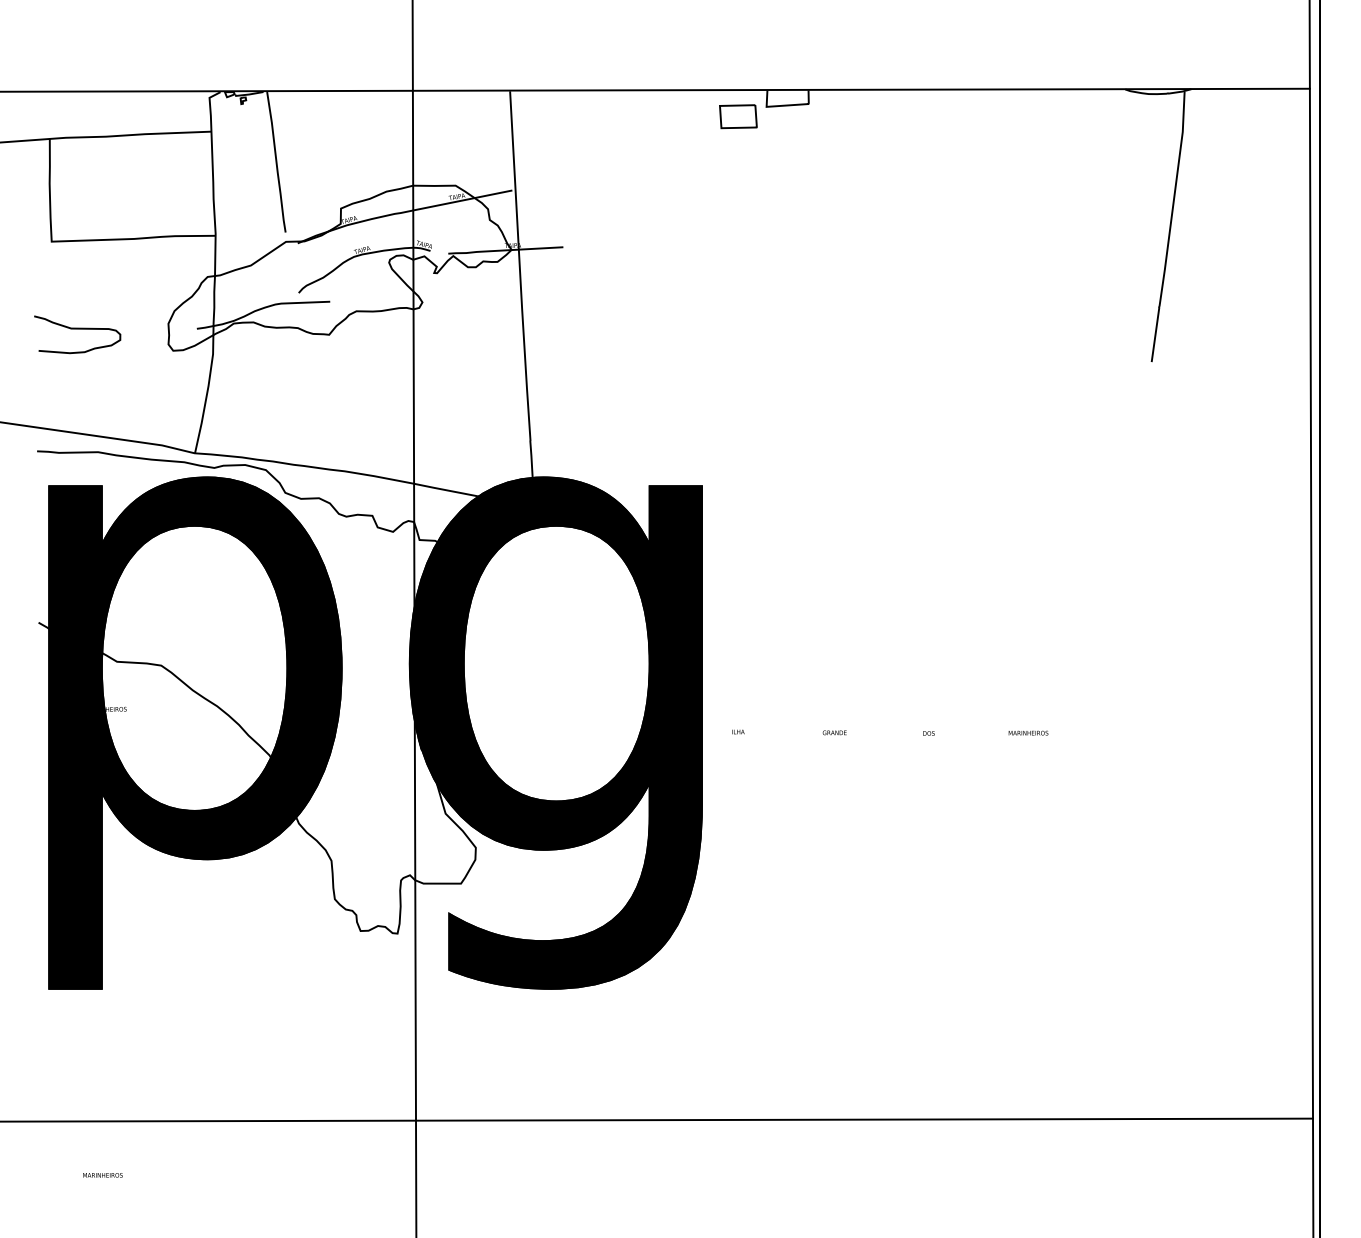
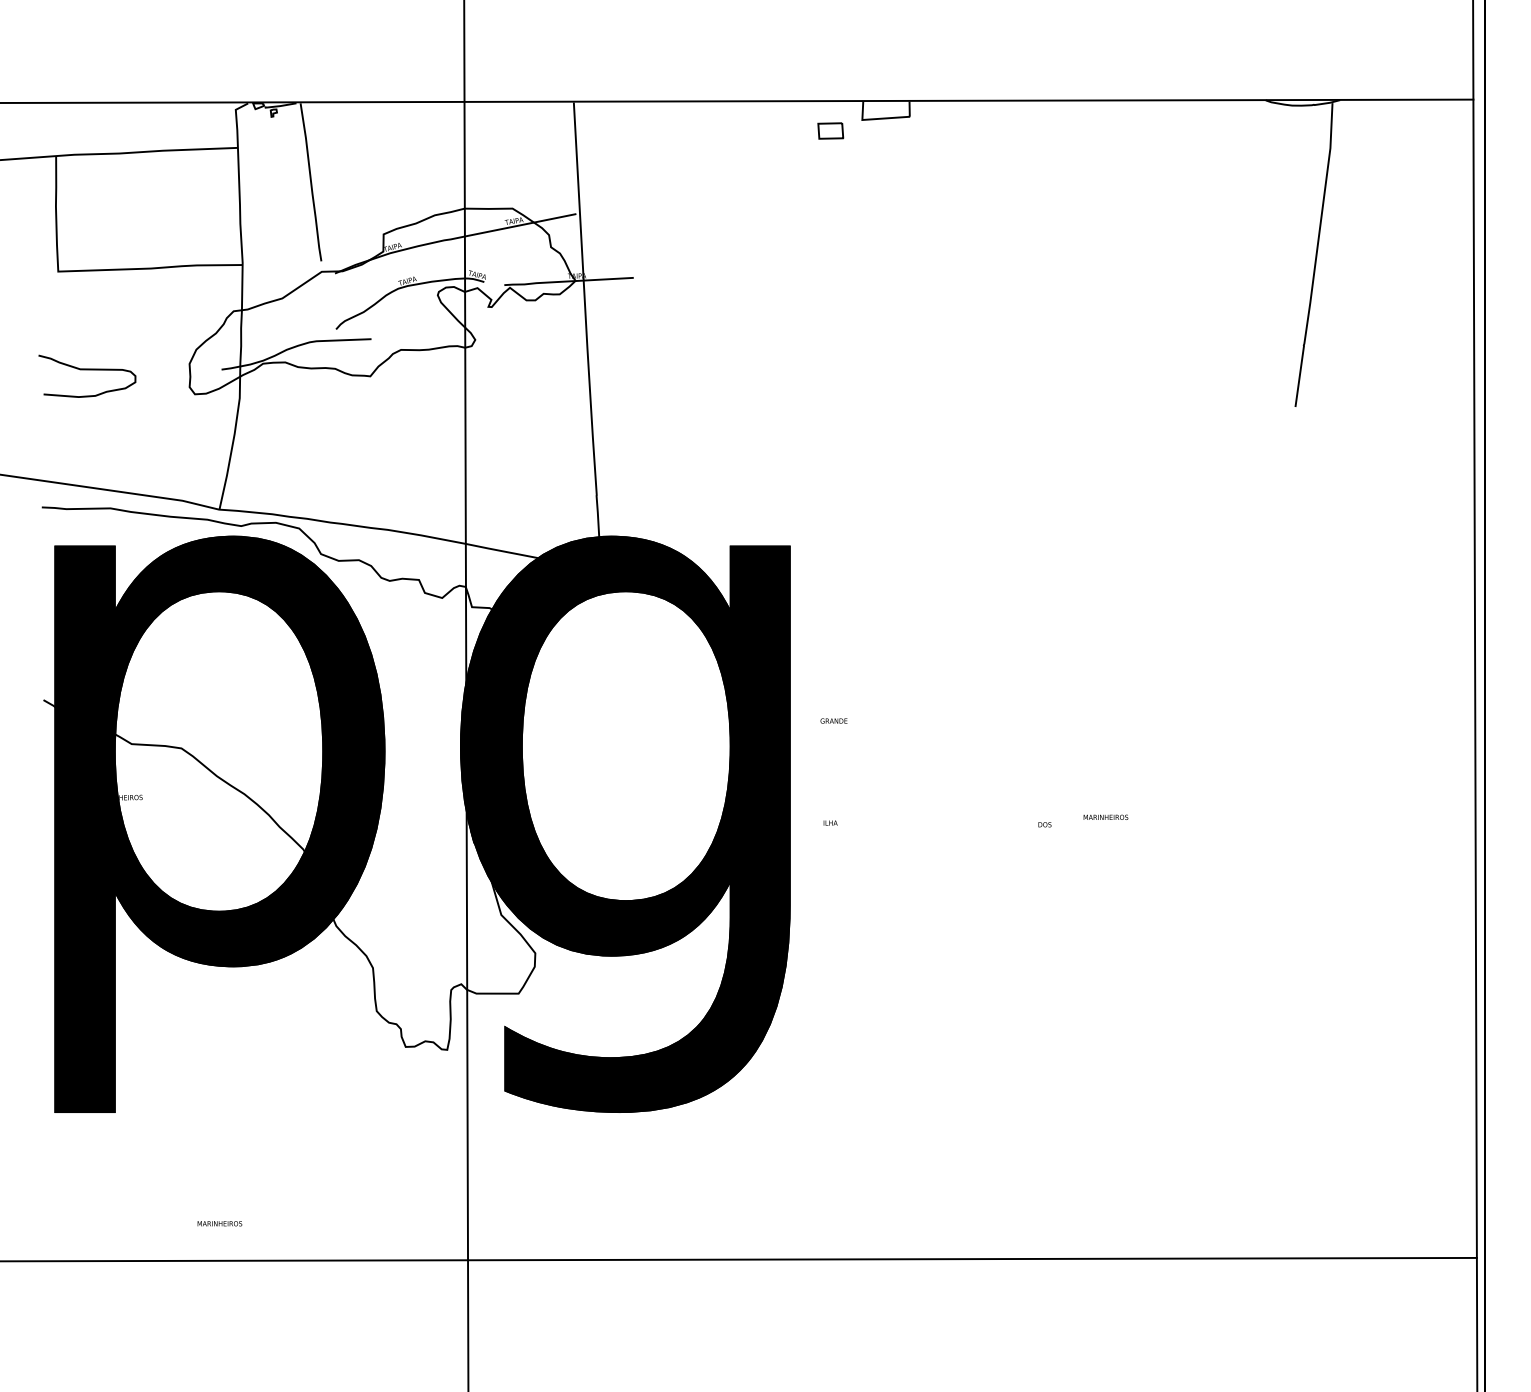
part: (738, 116) -> (830, 130), size x0.6
text: (834, 732) -> (833, 720), moved
text: (1028, 732) -> (1105, 816), moved
text: (102, 1175) -> (219, 1223), moved

